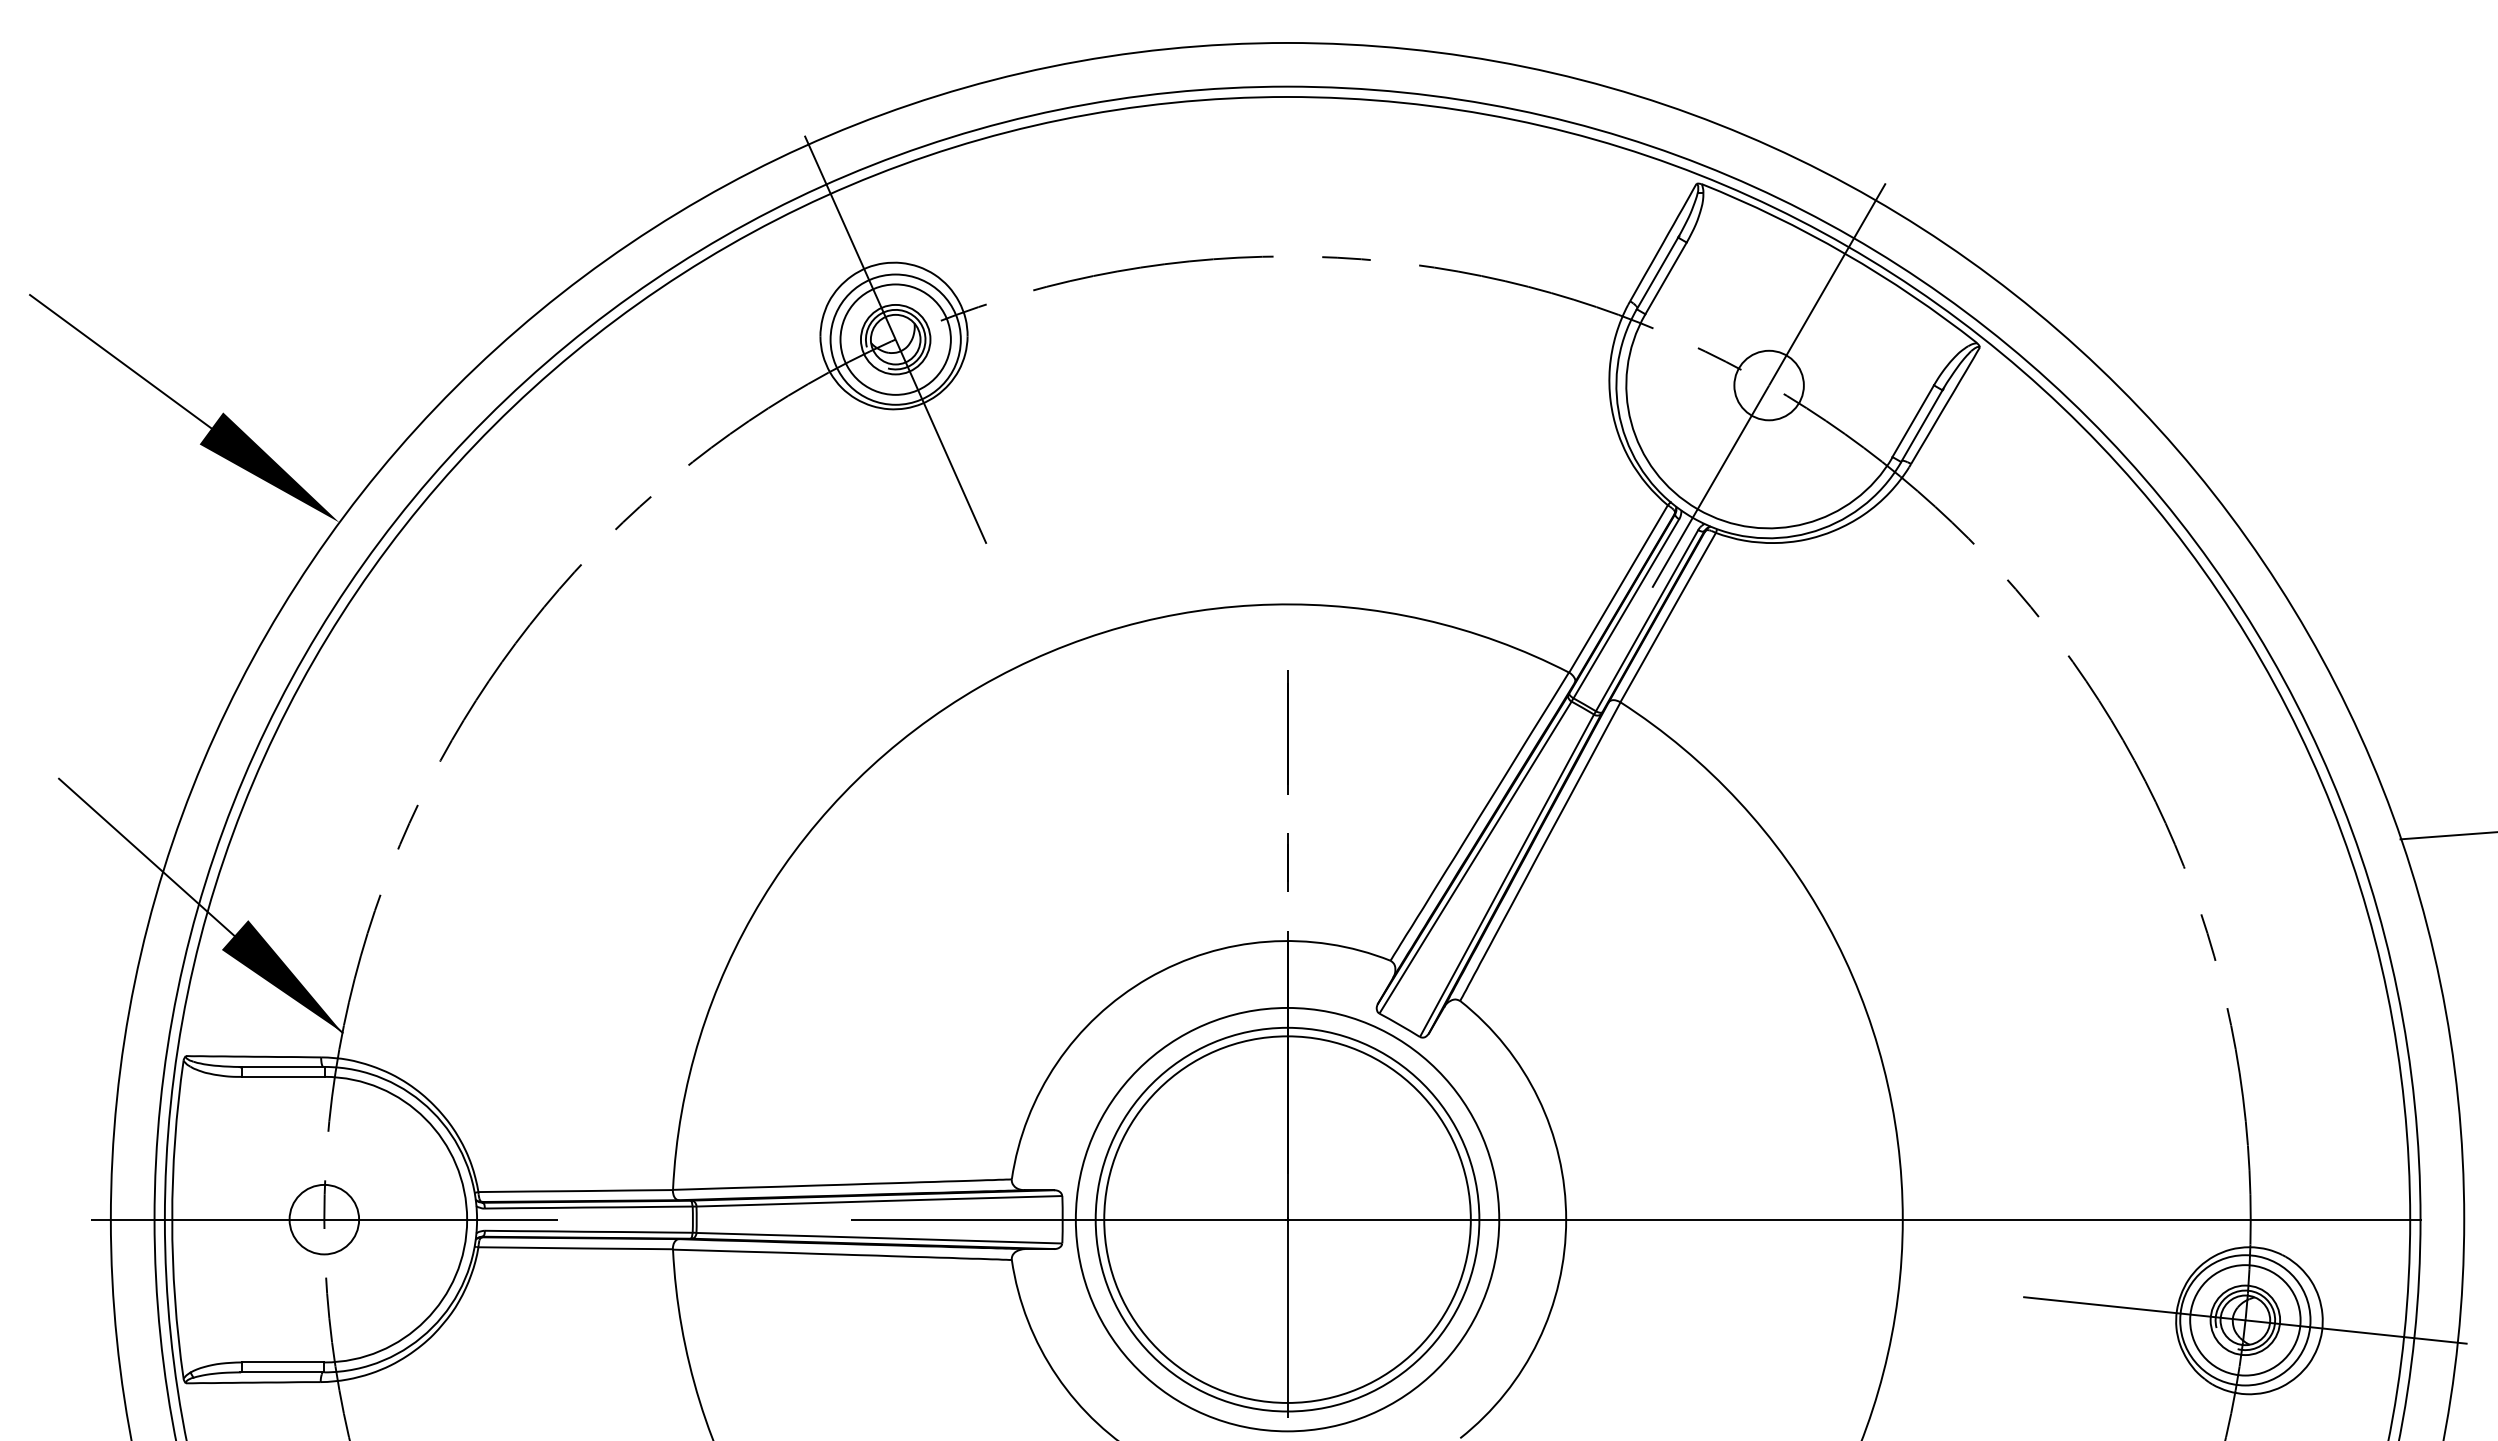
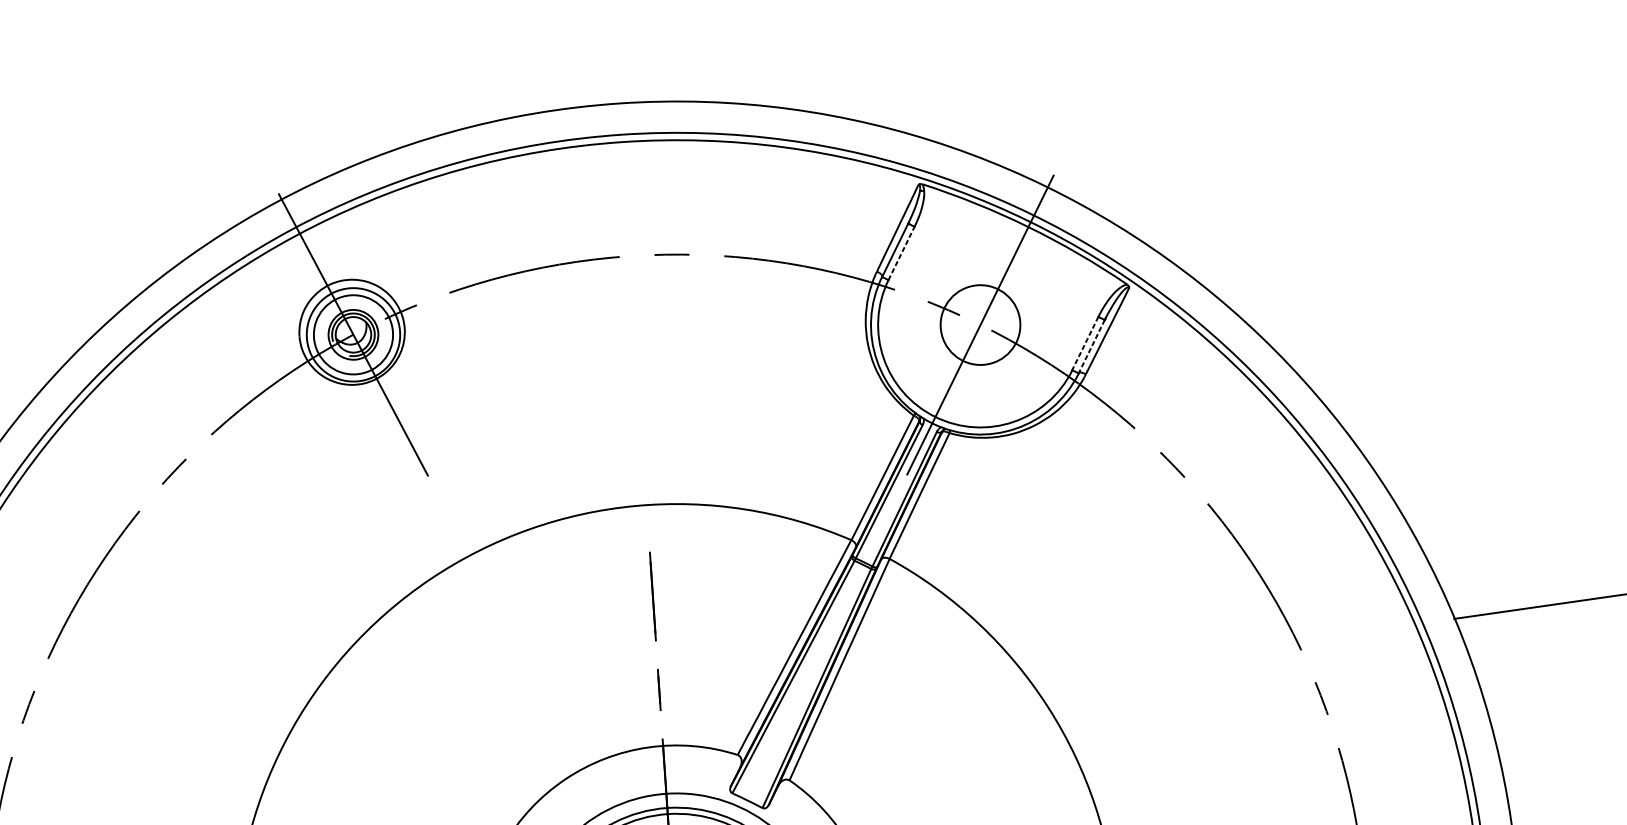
line: (1666, 277) -> (901, 252), solid -> dashed
circle: (1768, 385) -> (980, 325), size x1.6
line: (1912, 421) -> (1084, 343), solid -> dashed
line: (1921, 426) -> (1091, 346), solid -> dashed

